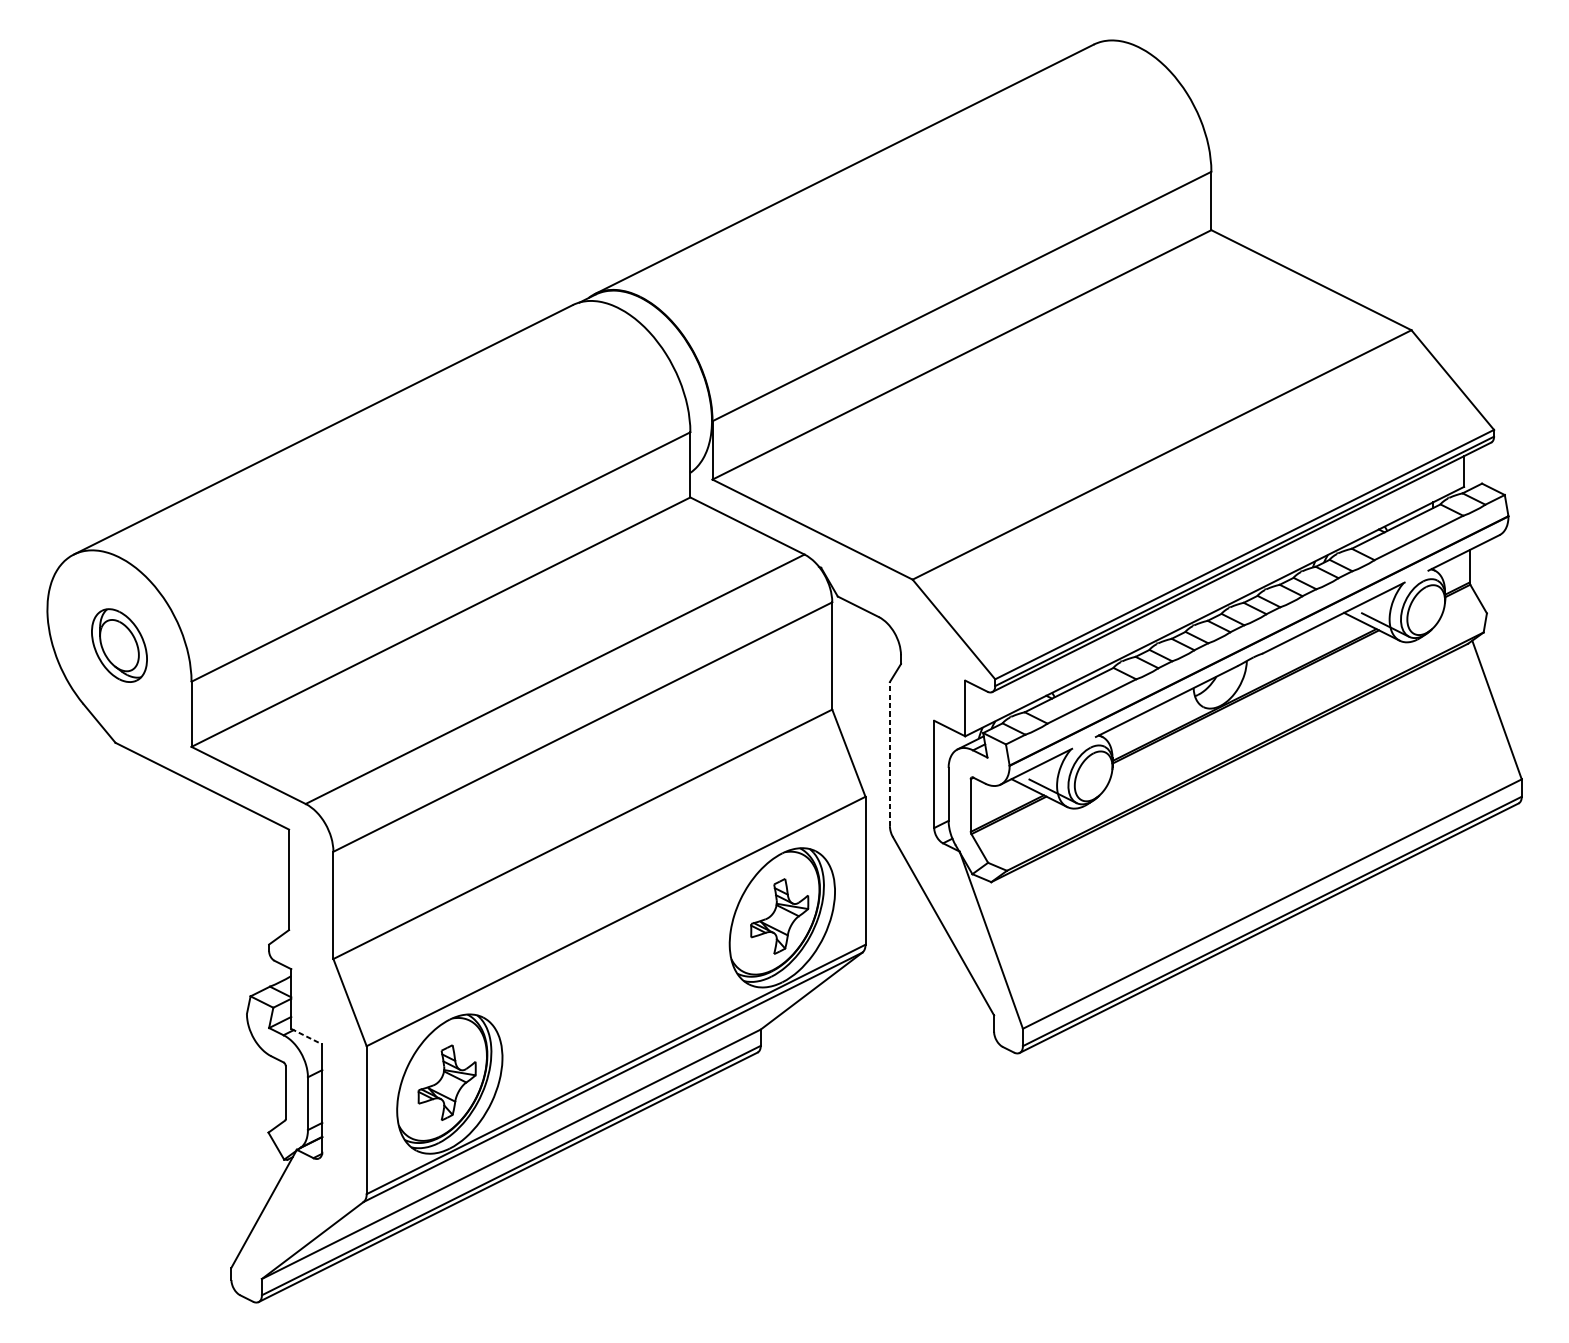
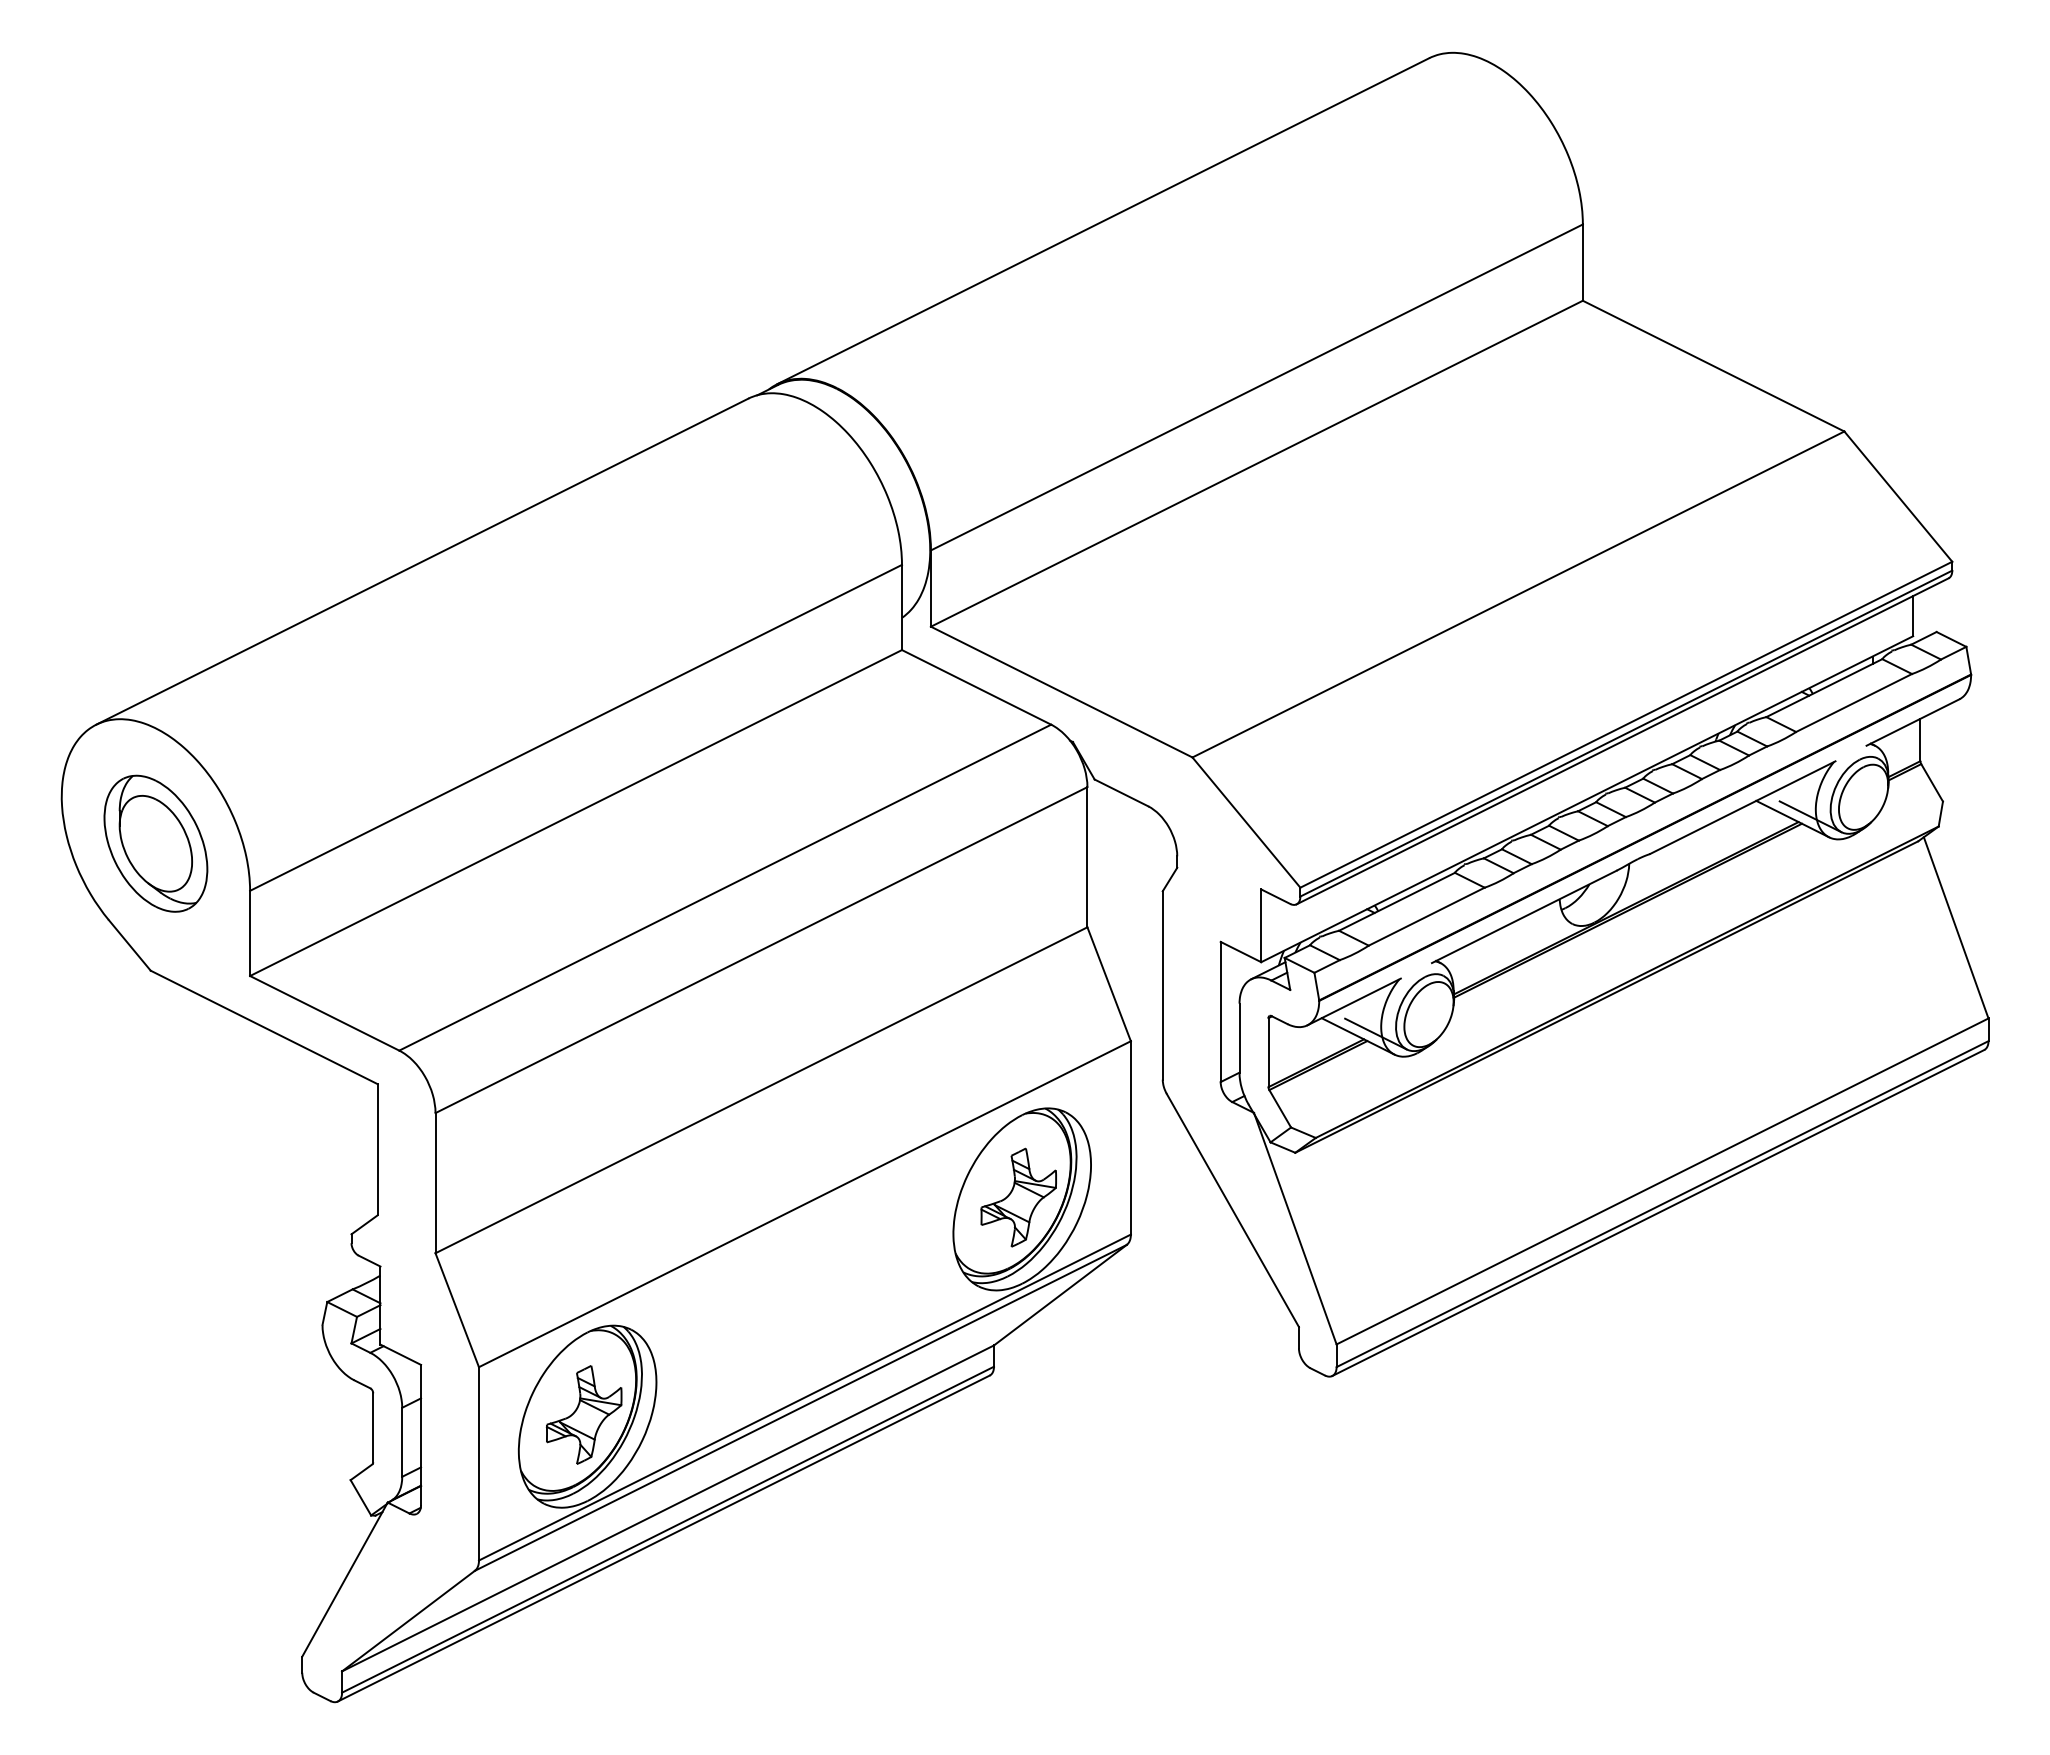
part: (119, 645) -> (155, 843), size x1.43
line: (889, 753) -> (1162, 984), dashed -> solid
line: (306, 1036) -> (400, 1354), dashed -> solid

